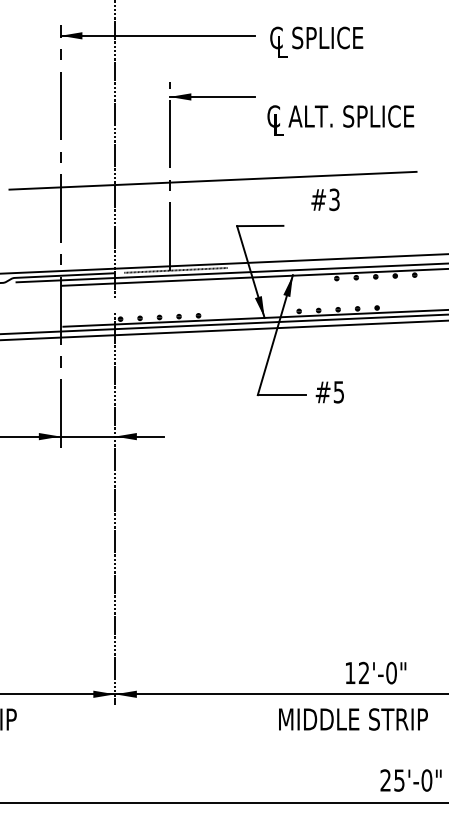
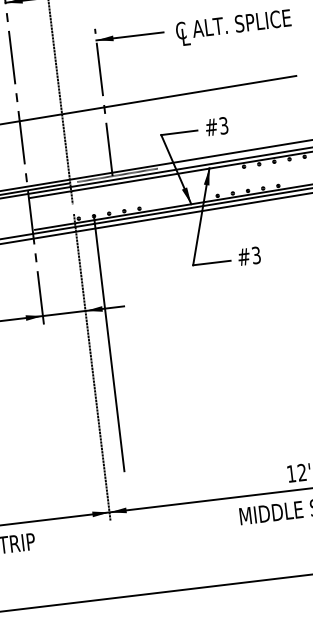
text: (340, 120) -> (233, 27), moved
text: (325, 199) -> (216, 126), moved
text: (339, 391) -> (256, 254), #5 -> #3
line: (140, 481) -> (109, 343), added

